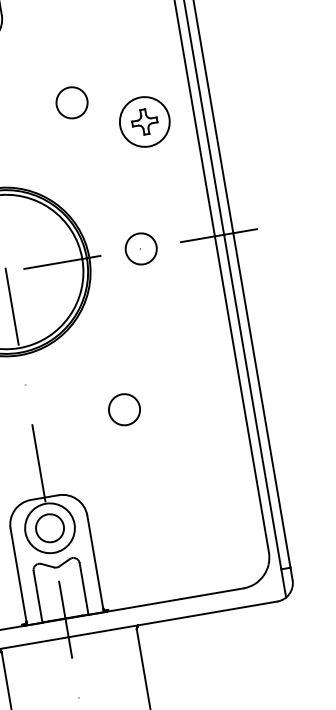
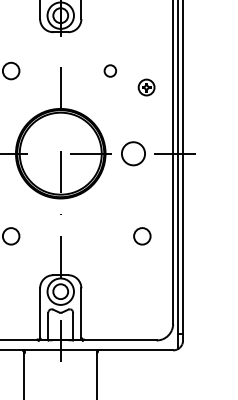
circle: (72, 101) -> (110, 70), size x0.7
part: (144, 121) -> (146, 87), size x0.6
circle: (141, 248) -> (133, 153), size x1.4
circle: (124, 409) -> (142, 236), moved

